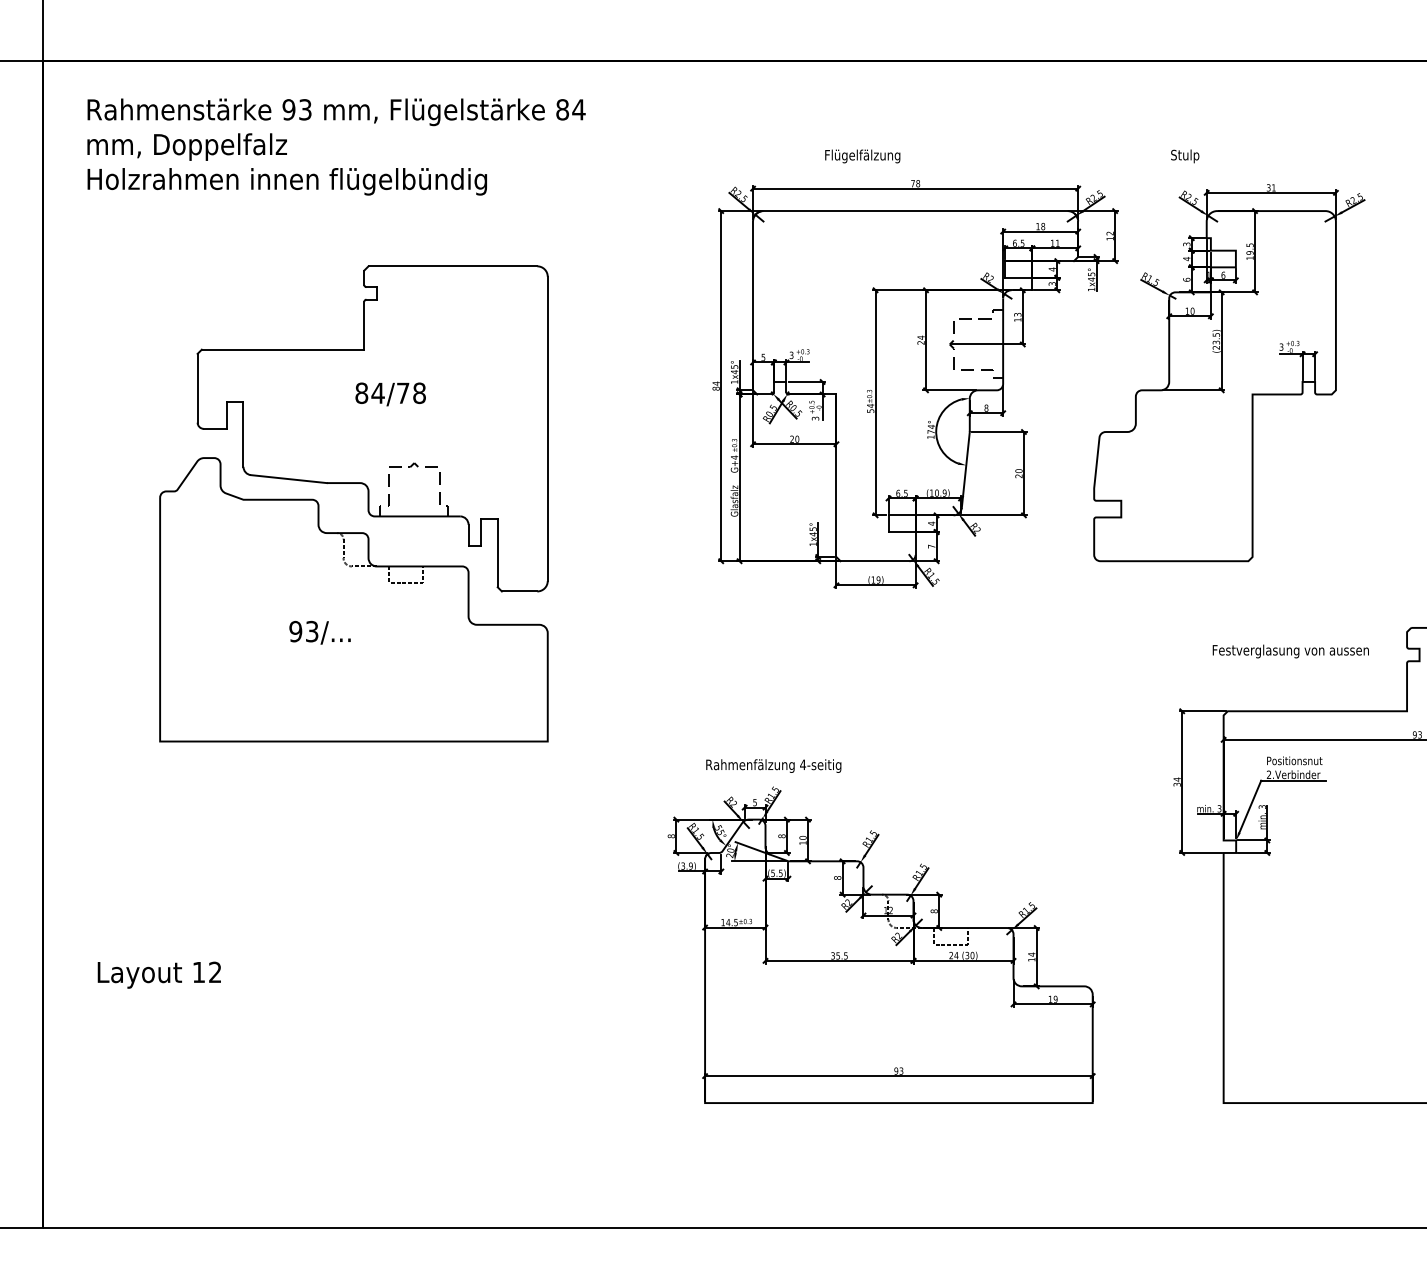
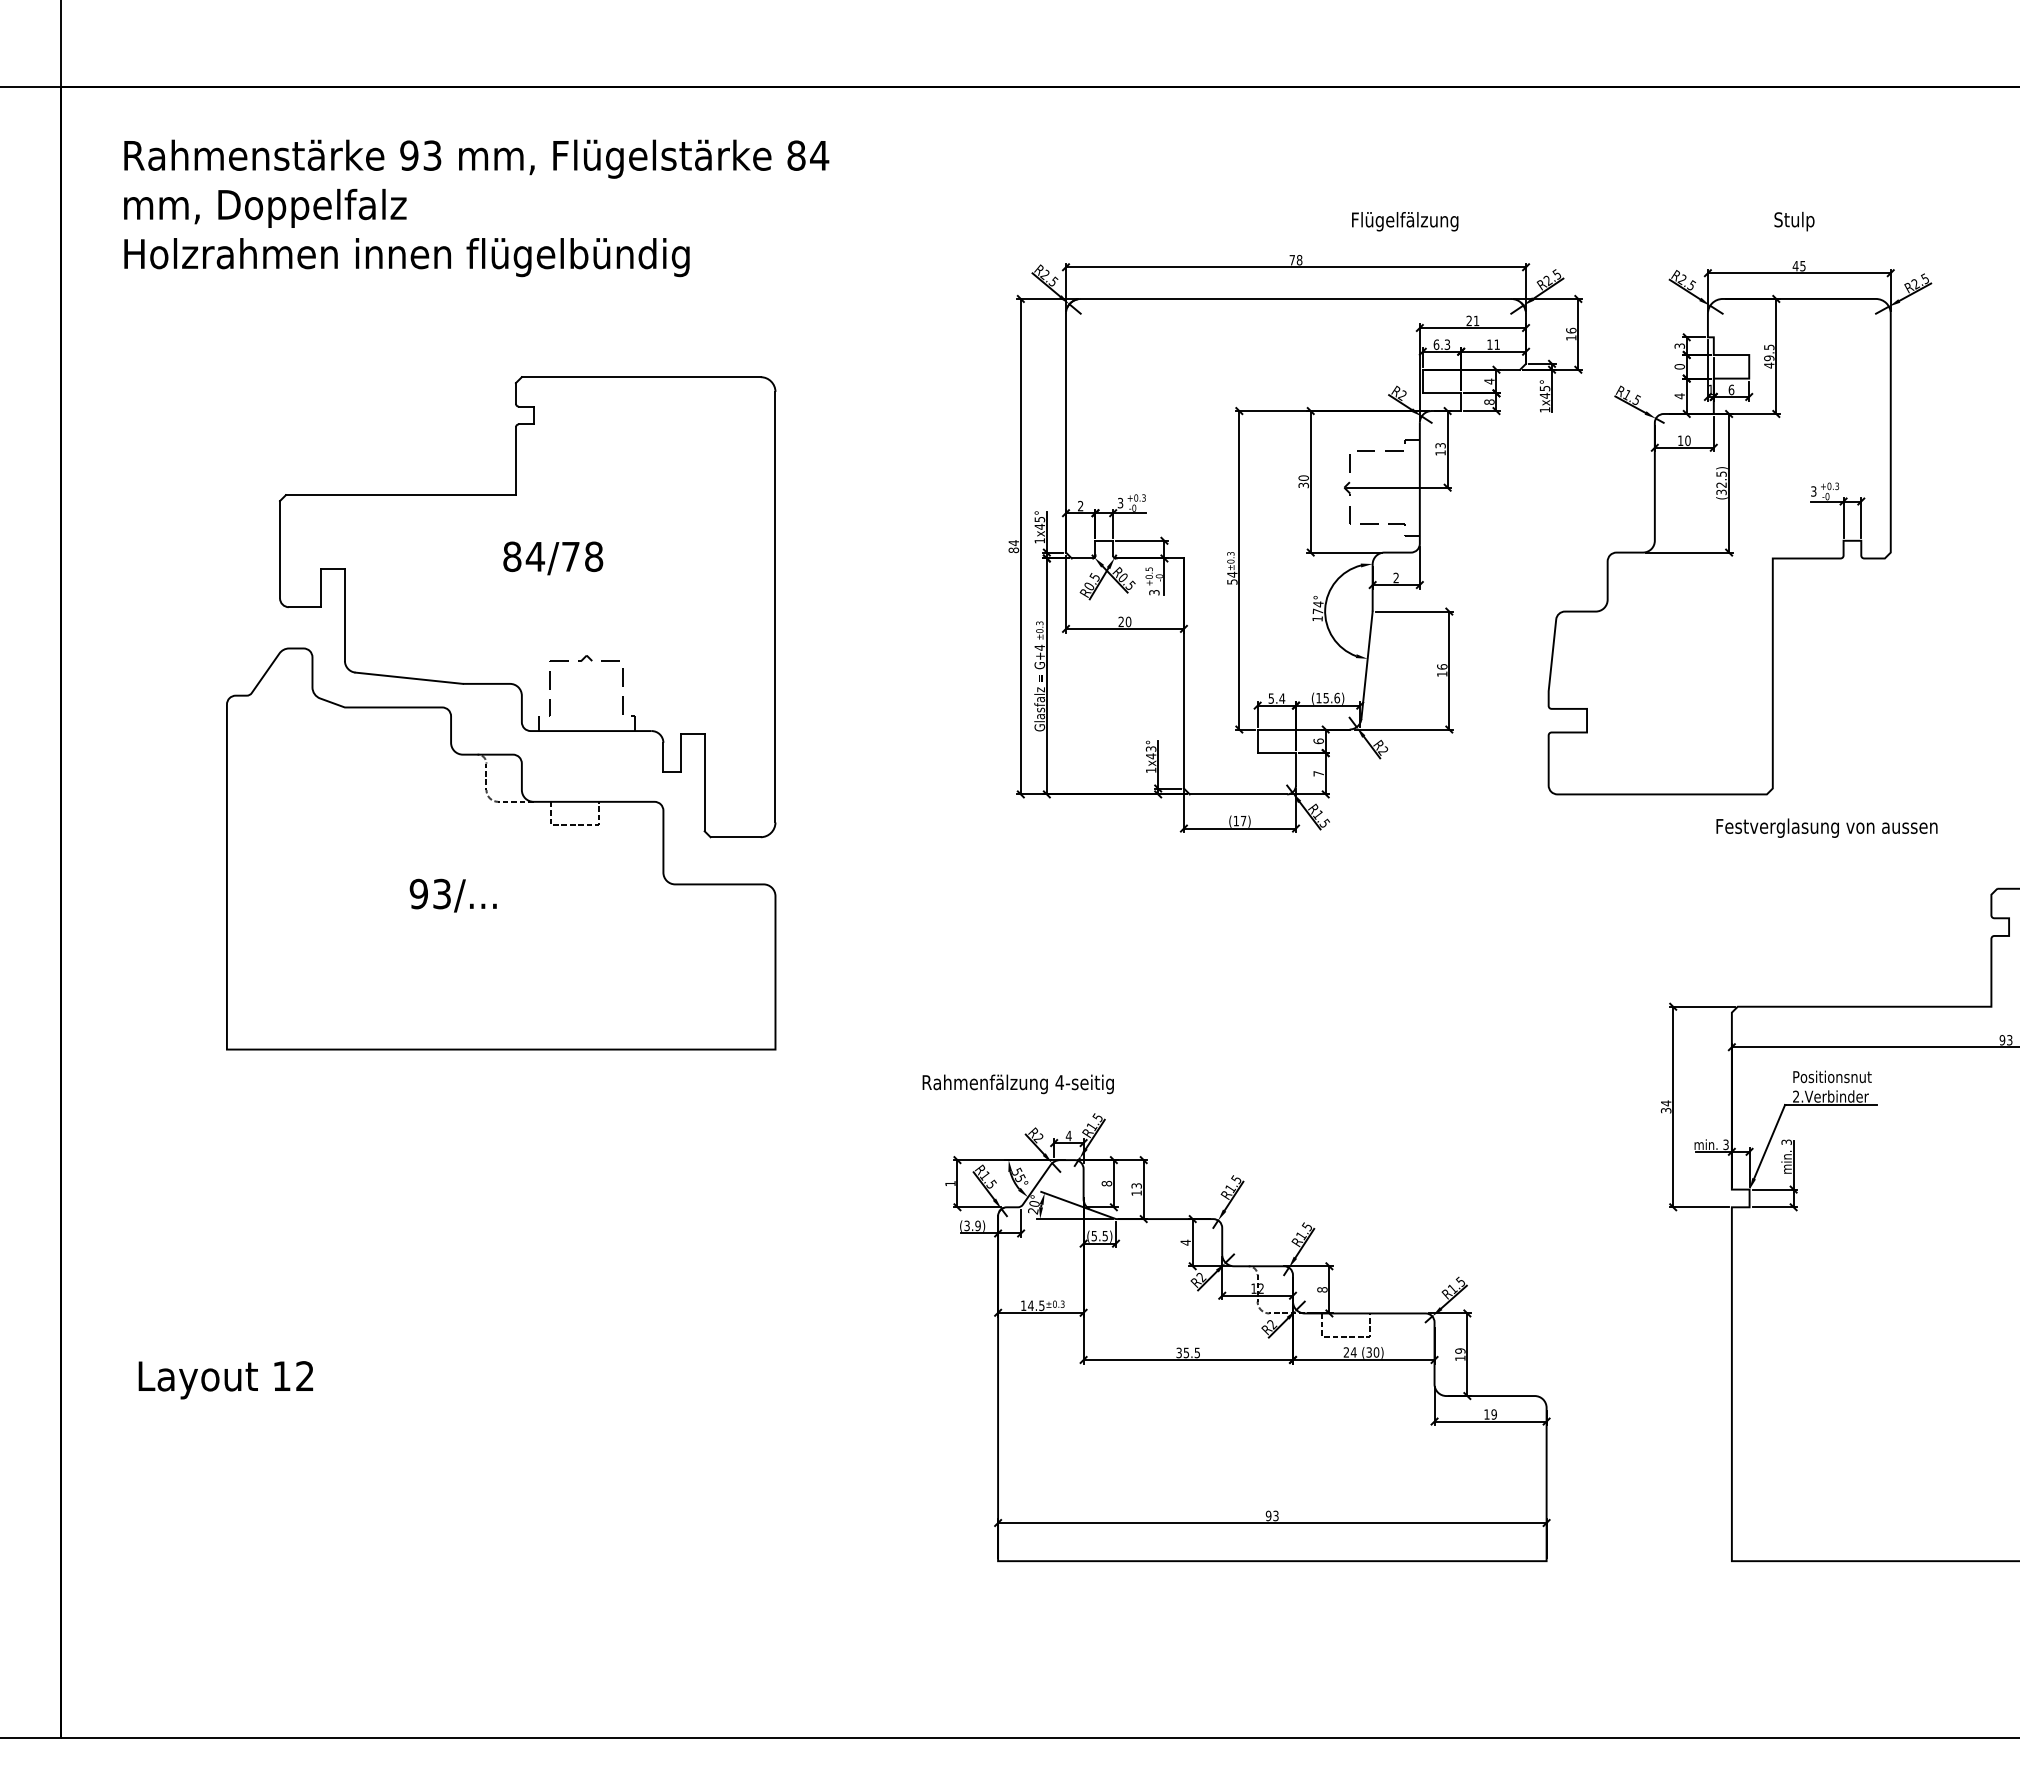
text: (862, 156) -> (1405, 221), moved
text: (1185, 156) -> (1794, 221), moved
text: (1270, 187) -> (1798, 265), 31 -> 45
text: (1040, 226) -> (1472, 320), 18 -> 21
text: (1110, 233) -> (1571, 330), 12 -> 16
text: (1022, 242) -> (1447, 343), 6.5 -> 6.3
text: (1186, 258) -> (1679, 366), 4 -> 0
text: (1250, 258) -> (1769, 365), 19.5 -> 49.5
text: (1186, 280) -> (1679, 396), 6 -> 4
text: (1052, 283) -> (1489, 401), 3 -> 8
text: (920, 340) -> (1303, 481), 24 -> 30
text: (1216, 345) -> (1721, 488), (23.5) -> (32.5)
text: (763, 357) -> (1080, 505), 5 -> 2
text: (986, 408) -> (1396, 578), 8 -> 2
text: (1019, 473) -> (1442, 670), 20 -> 16
text: (940, 492) -> (1331, 697), (10.9) -> (15.6)
text: (901, 493) -> (1276, 698), 6.5 -> 5.4
text: (931, 523) -> (1318, 741), 4 -> 6
text: (812, 528) -> (1149, 748), 1x45° -> 1x43°
text: (878, 579) -> (1243, 820), (19) -> (17)
text: (1290, 651) -> (1826, 827), moved
text: (773, 766) -> (1017, 1084), moved
text: (754, 802) -> (1068, 1135), 5 -> 4
text: (671, 836) -> (950, 1183), 8 -> 1
text: (802, 837) -> (1136, 1185), 10 -> 13
text: (837, 877) -> (1185, 1242), 8 -> 4
text: (1031, 954) -> (1460, 1351), 14 -> 19

